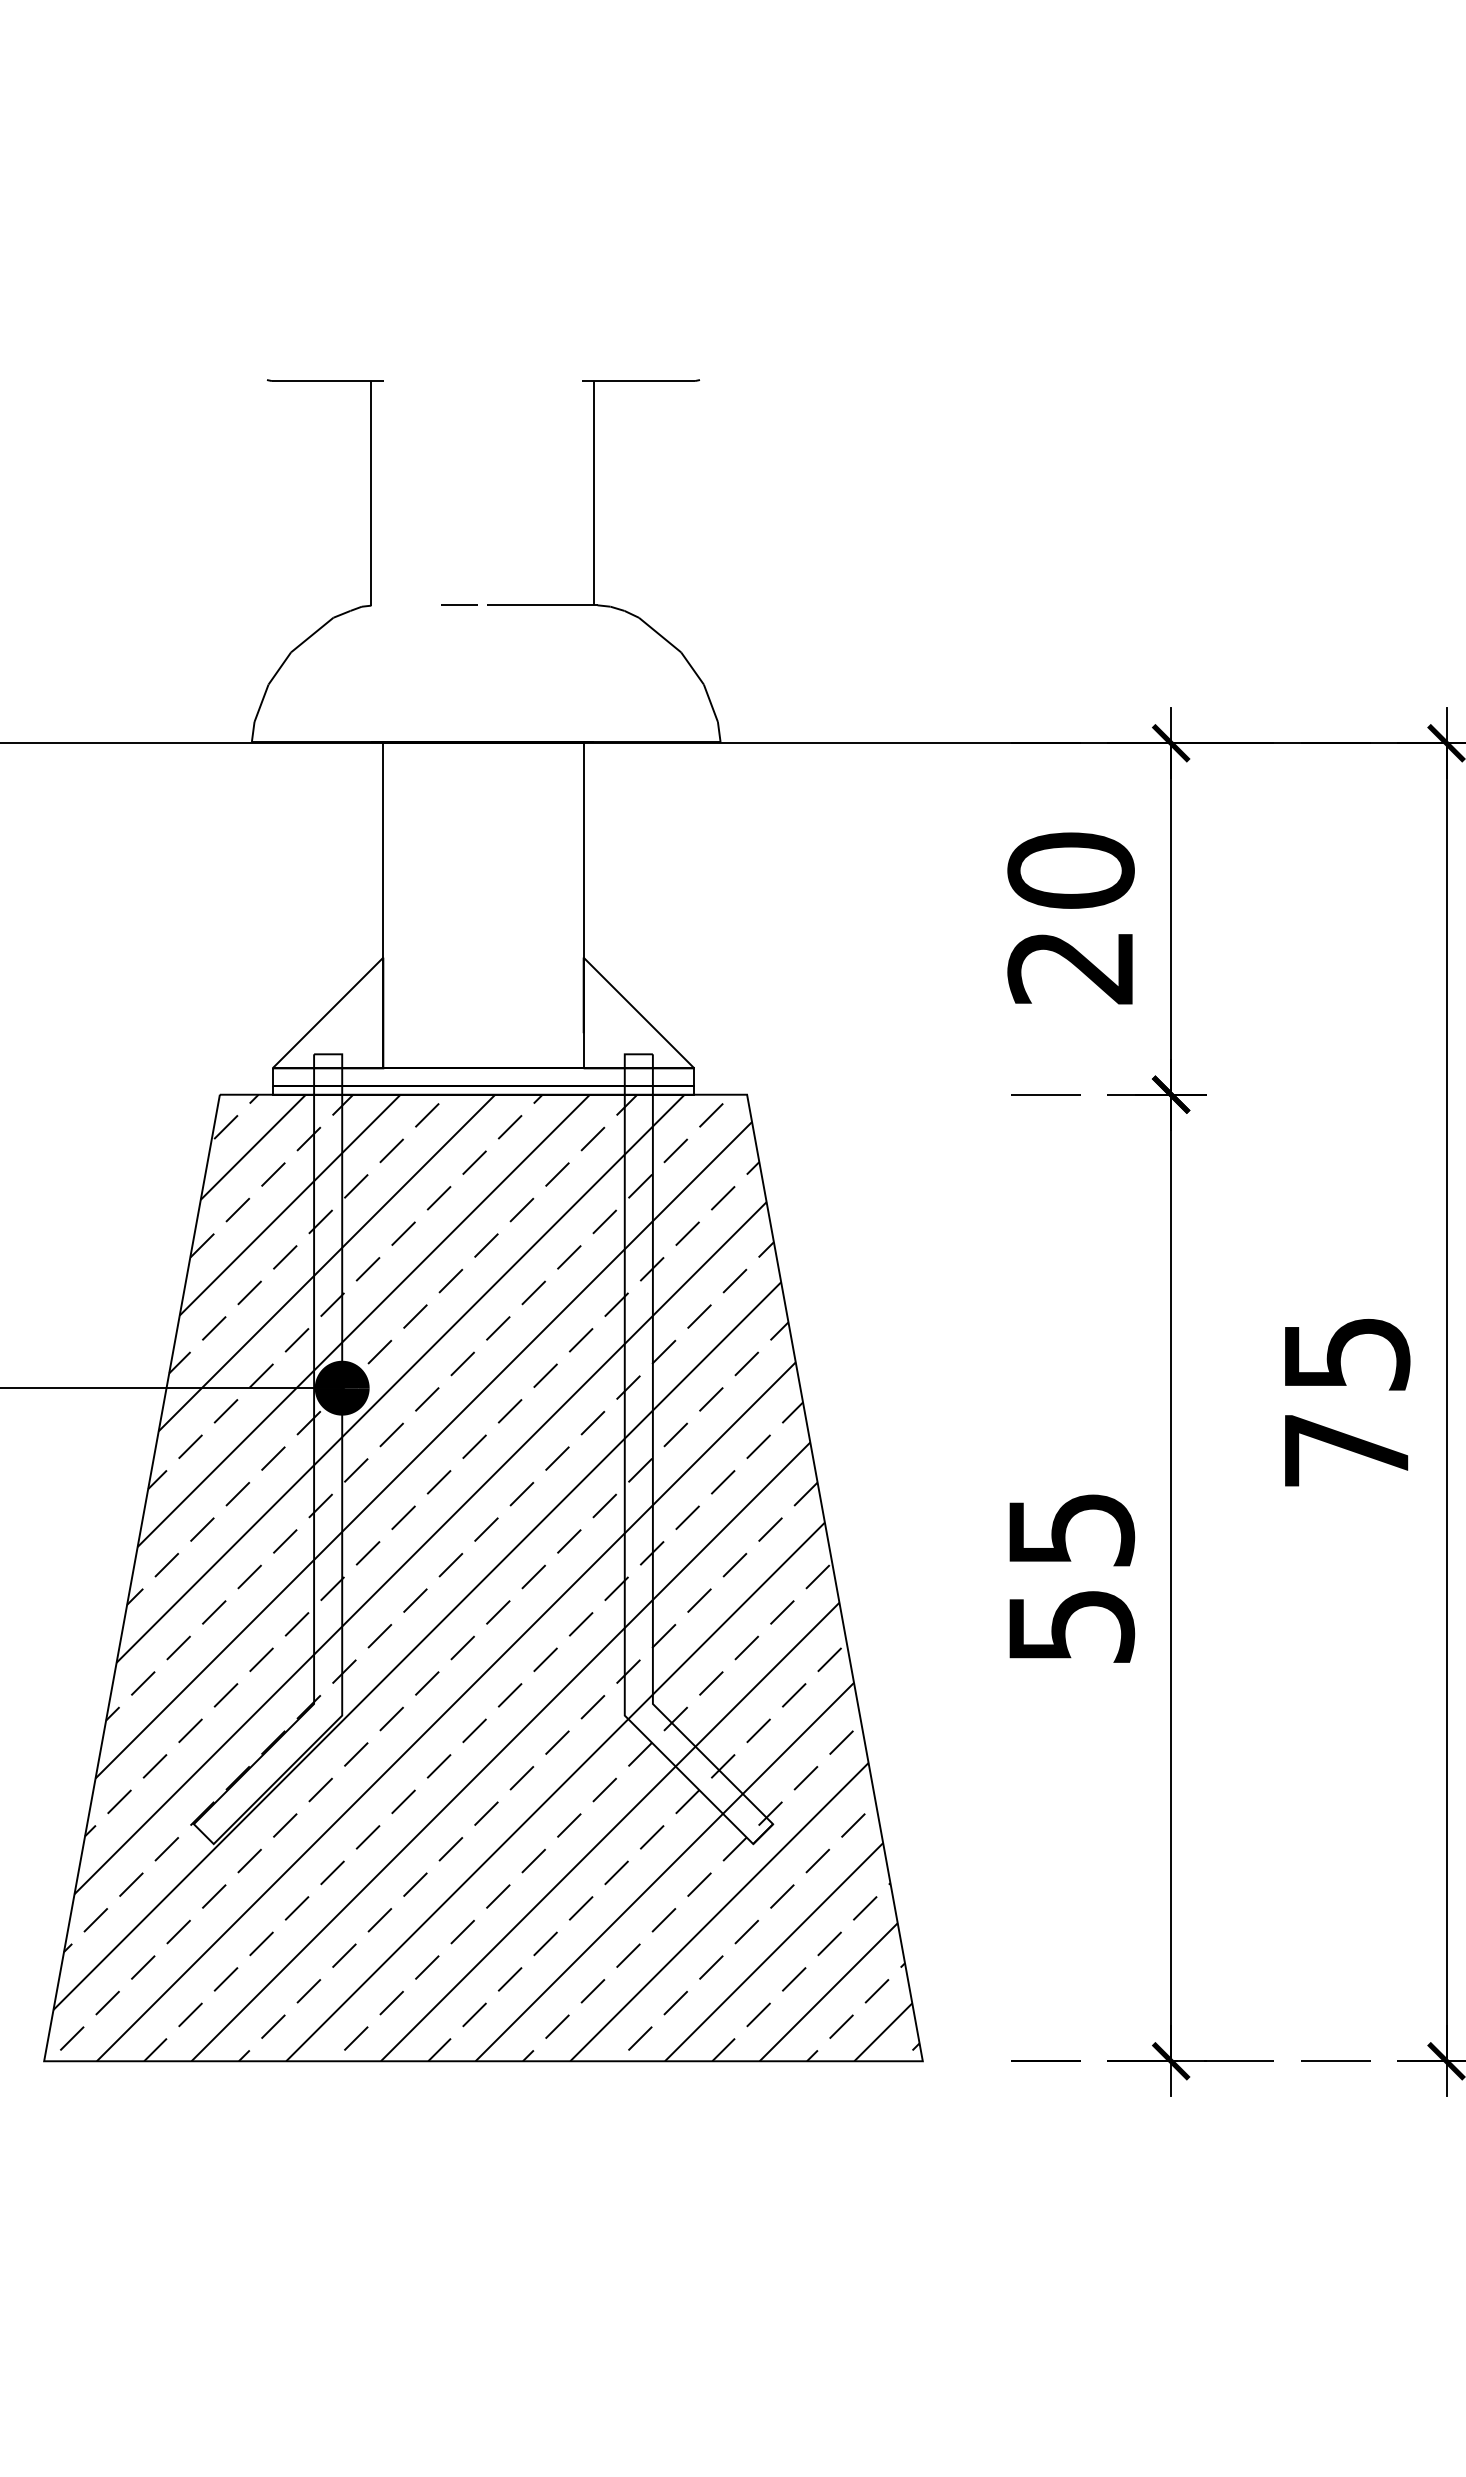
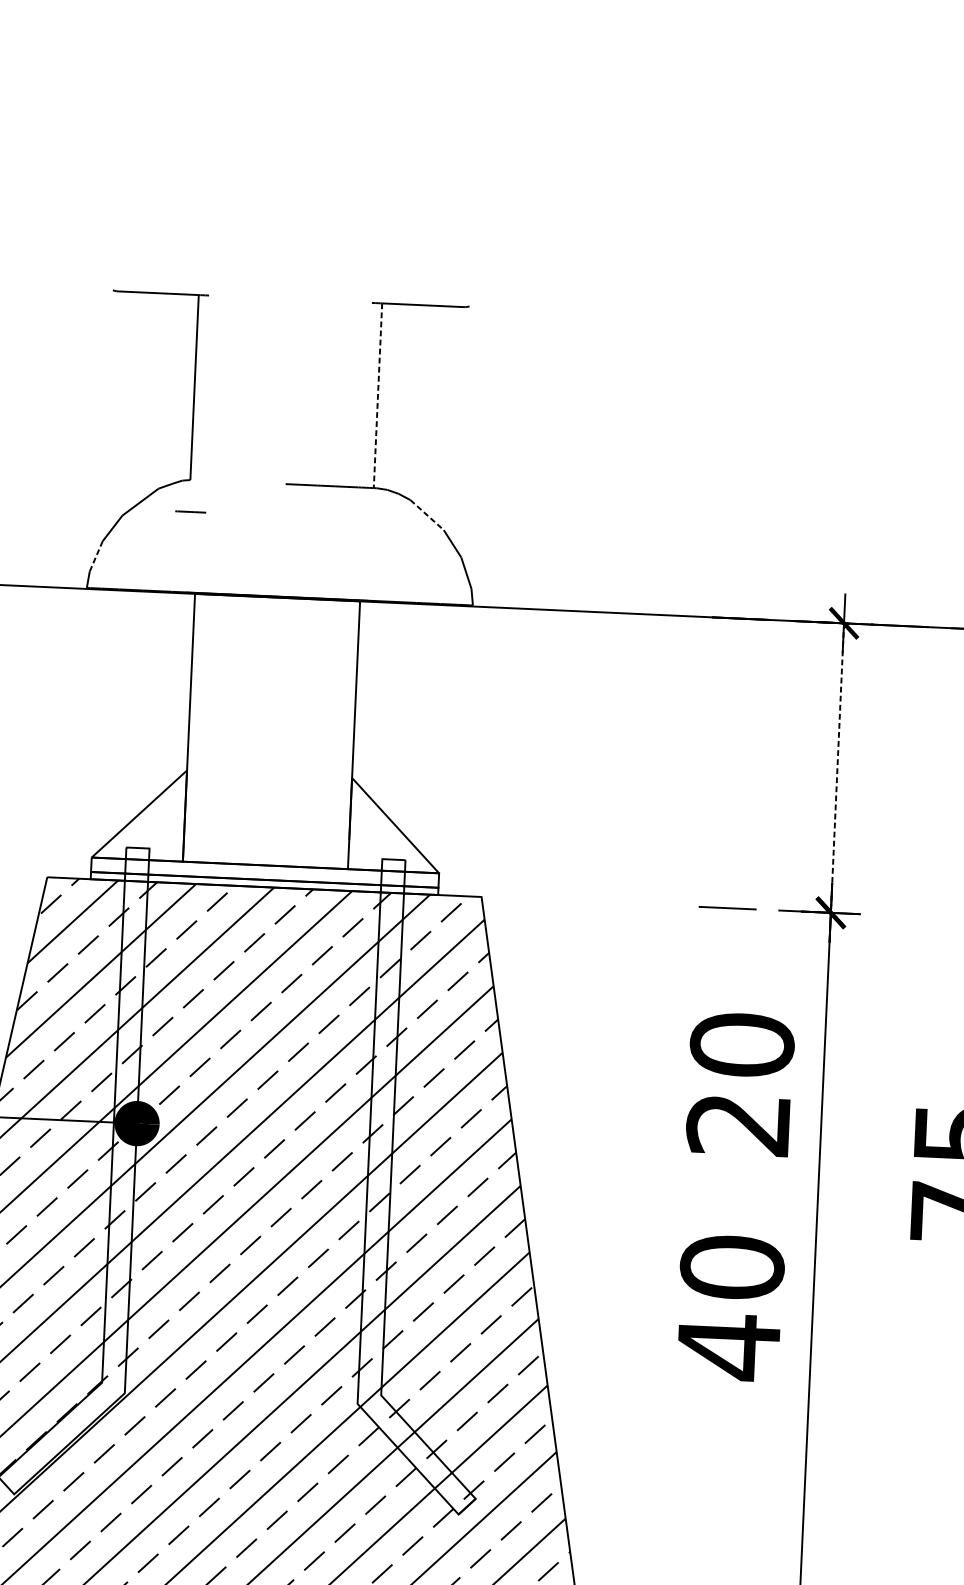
line: (594, 493) -> (378, 396), solid -> dashed
line: (459, 604) -> (190, 511), moved
line: (660, 635) -> (427, 515), solid -> dashed
line: (261, 703) -> (96, 556), solid -> dashed
text: (1070, 918) -> (740, 1084), moved
line: (1171, 918) -> (837, 767), solid -> dashed
text: (1071, 1579) -> (730, 1308), 55 -> 40

